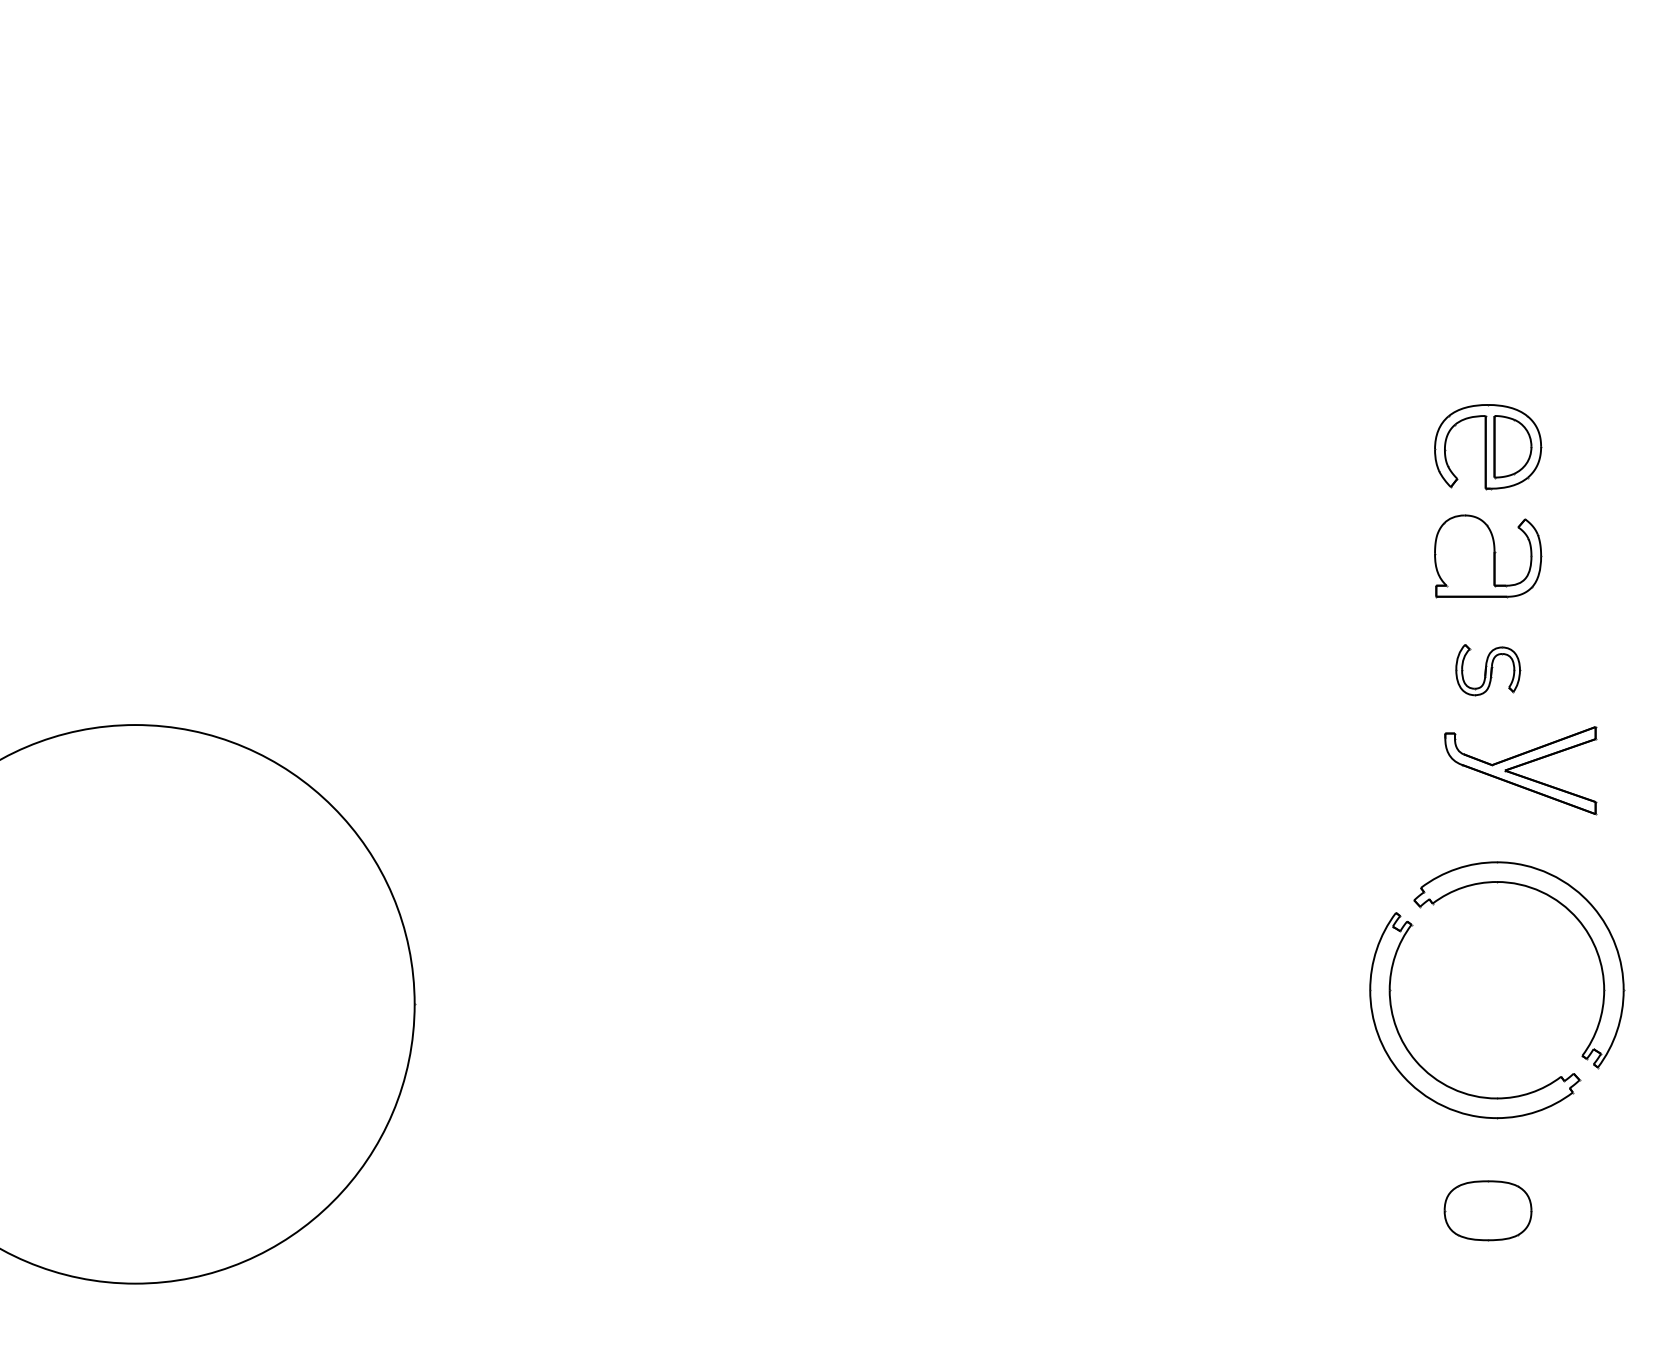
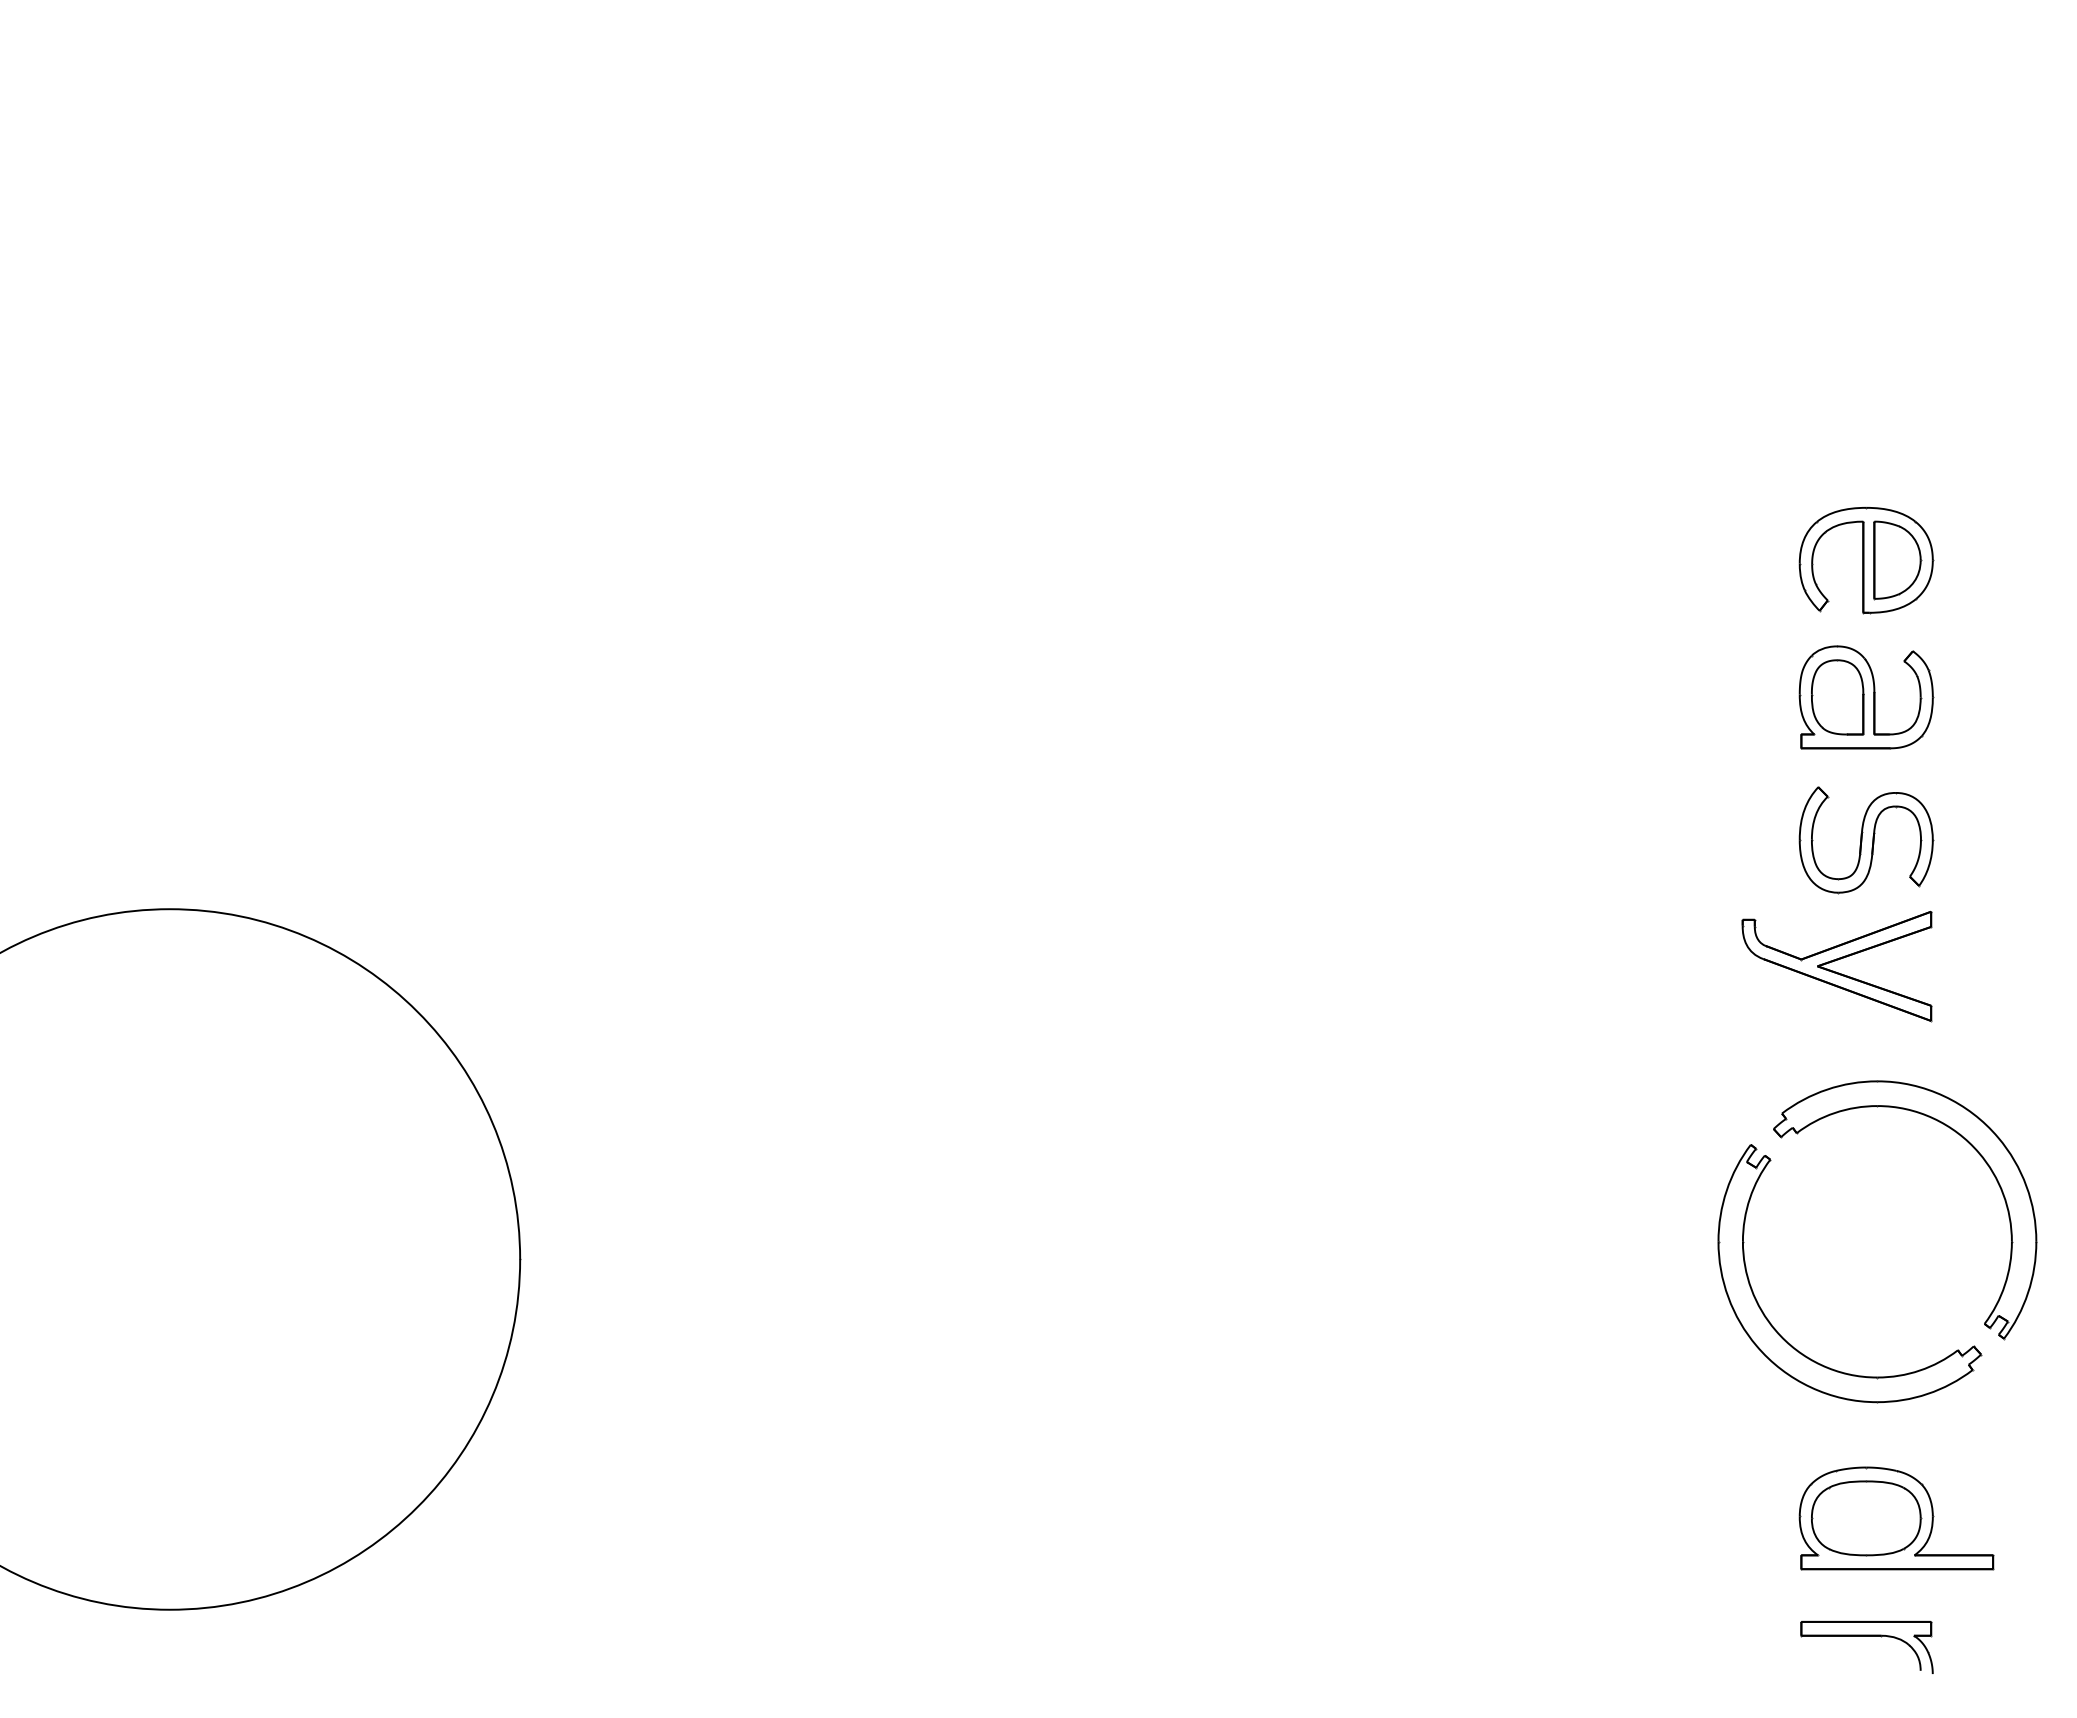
part: (1465, 556) -> (1837, 697), added
part: (1488, 670) -> (1866, 840), size x1.67
part: (1520, 770) -> (1836, 966), moved
part: (1512, 1210) -> (1896, 1518), added
part: (1488, 1304) -> (1866, 1636), added

